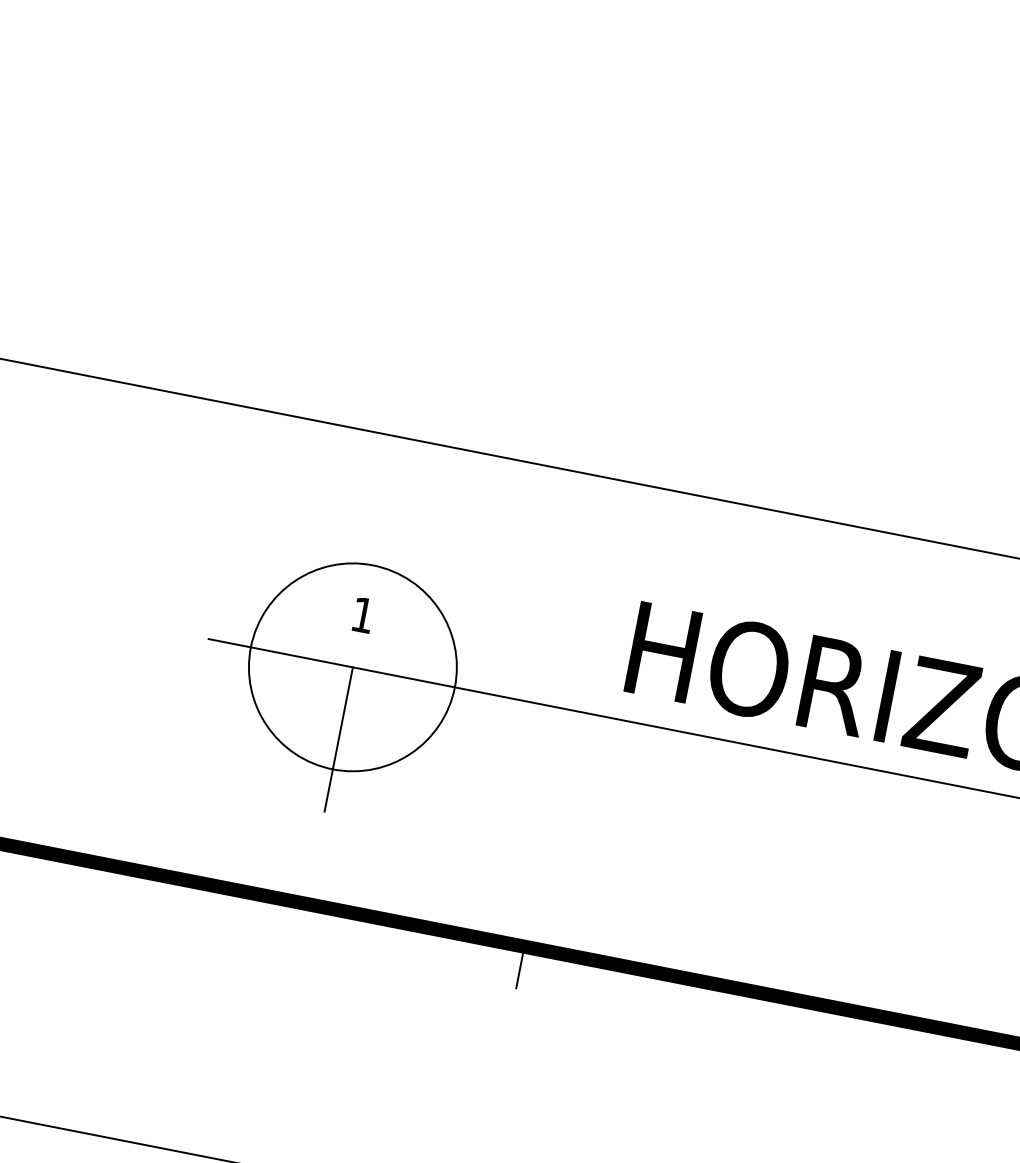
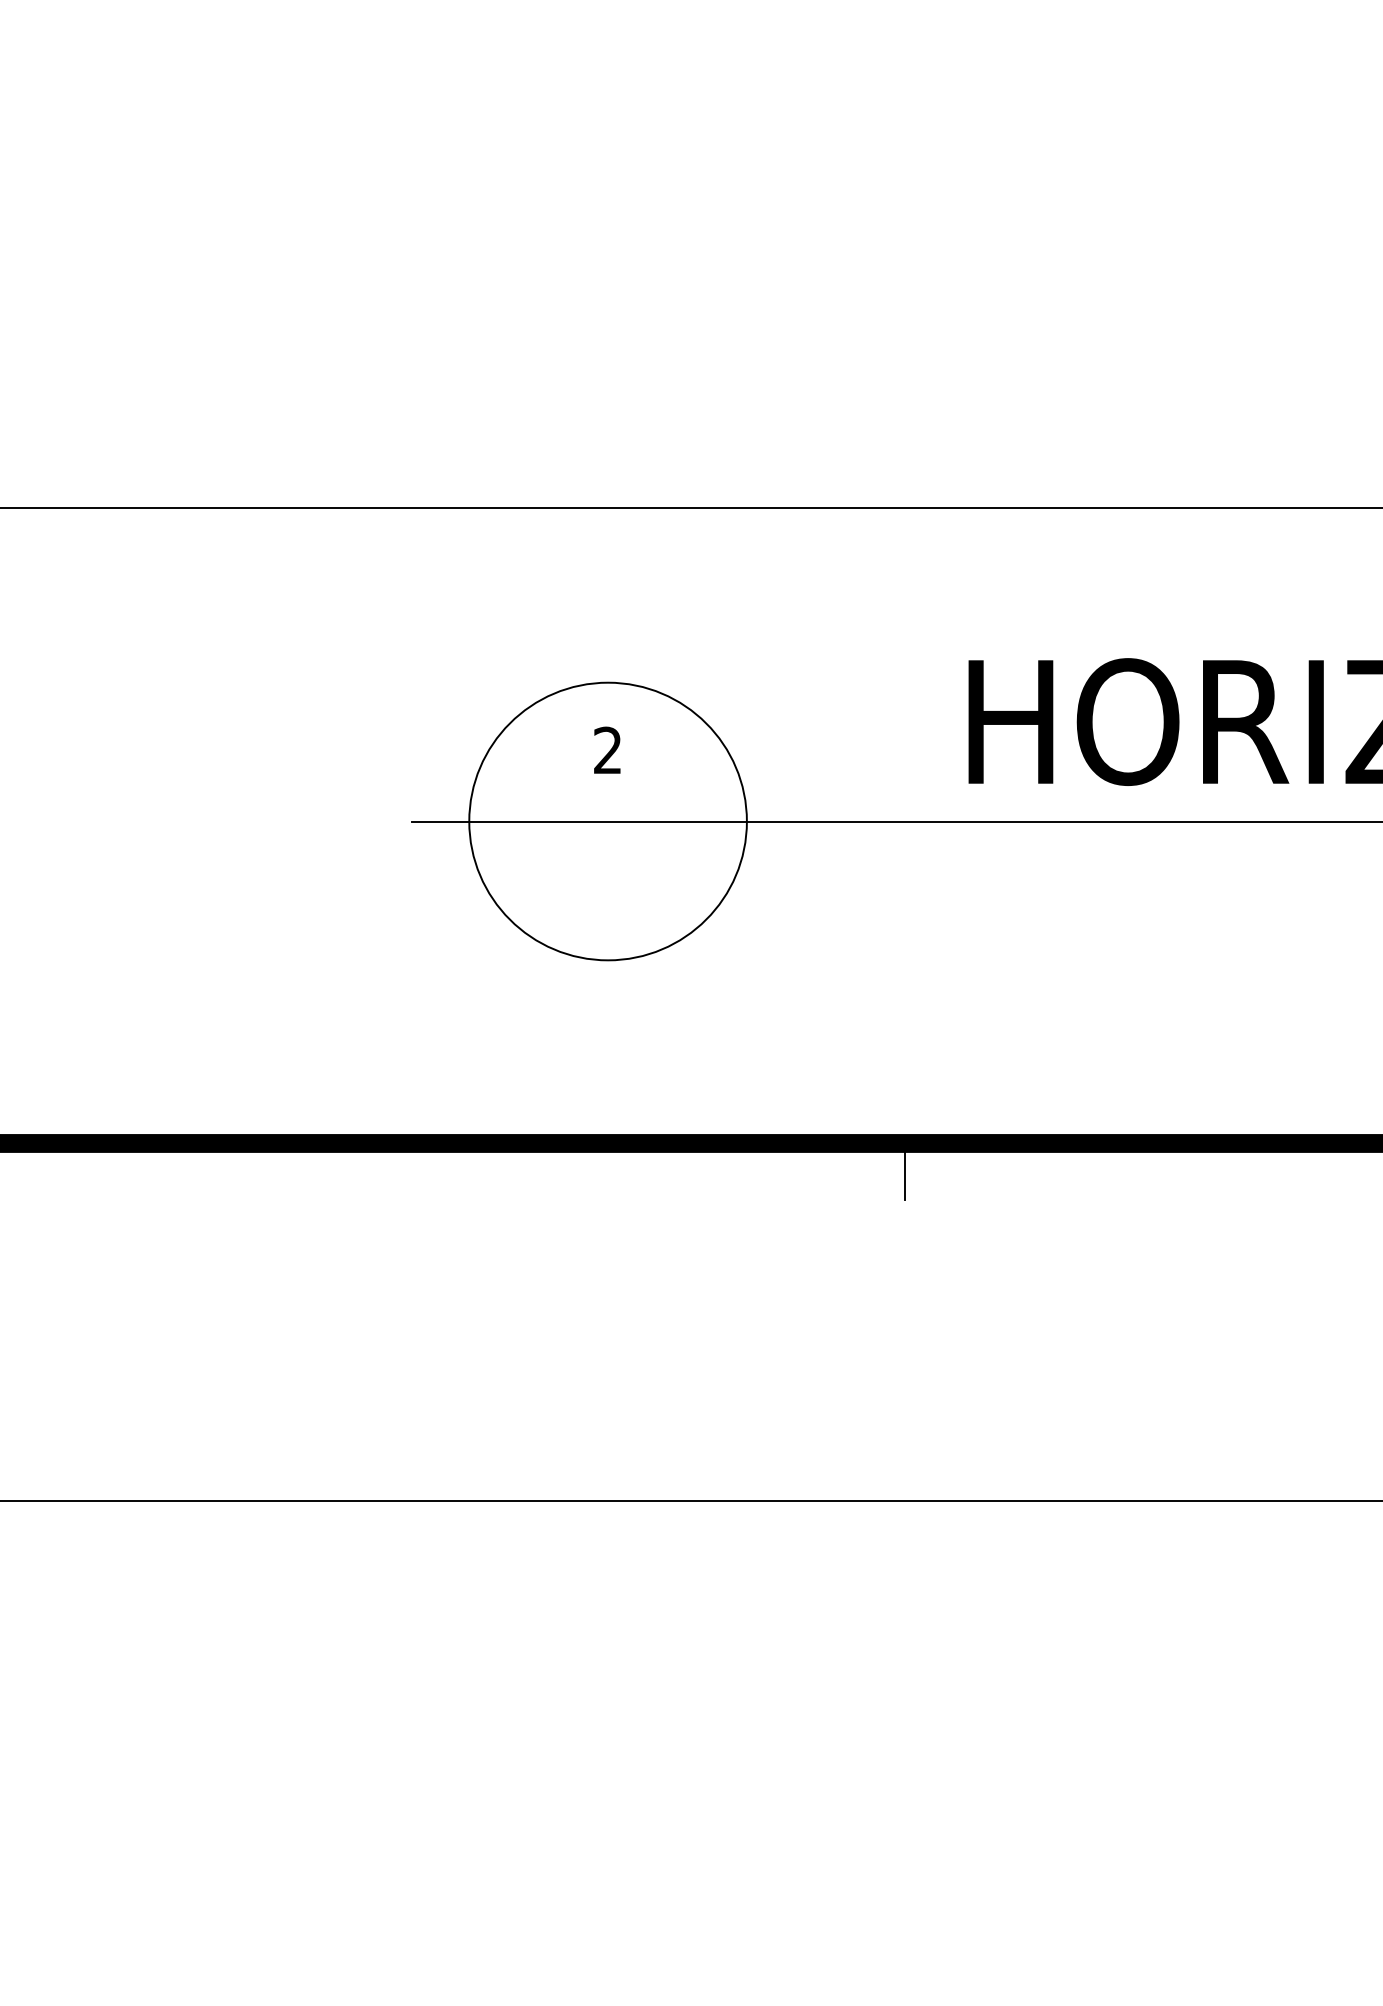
text: (362, 614) -> (607, 749), 1 -> 2
line: (339, 739) -> (608, 919), removed

